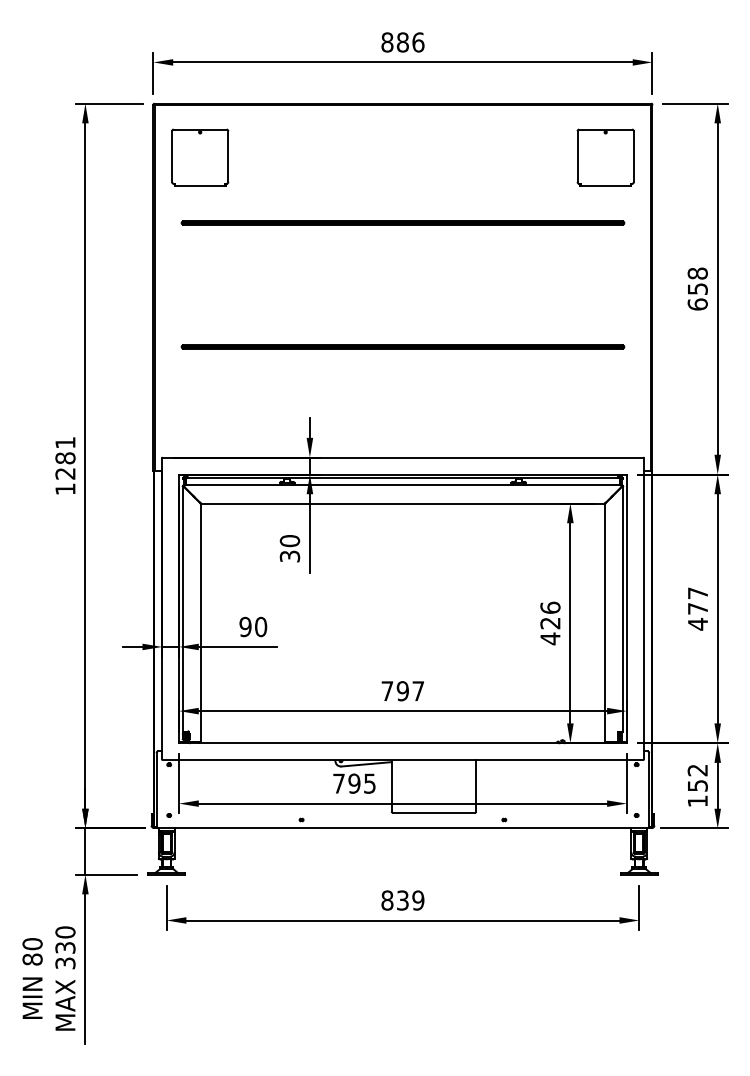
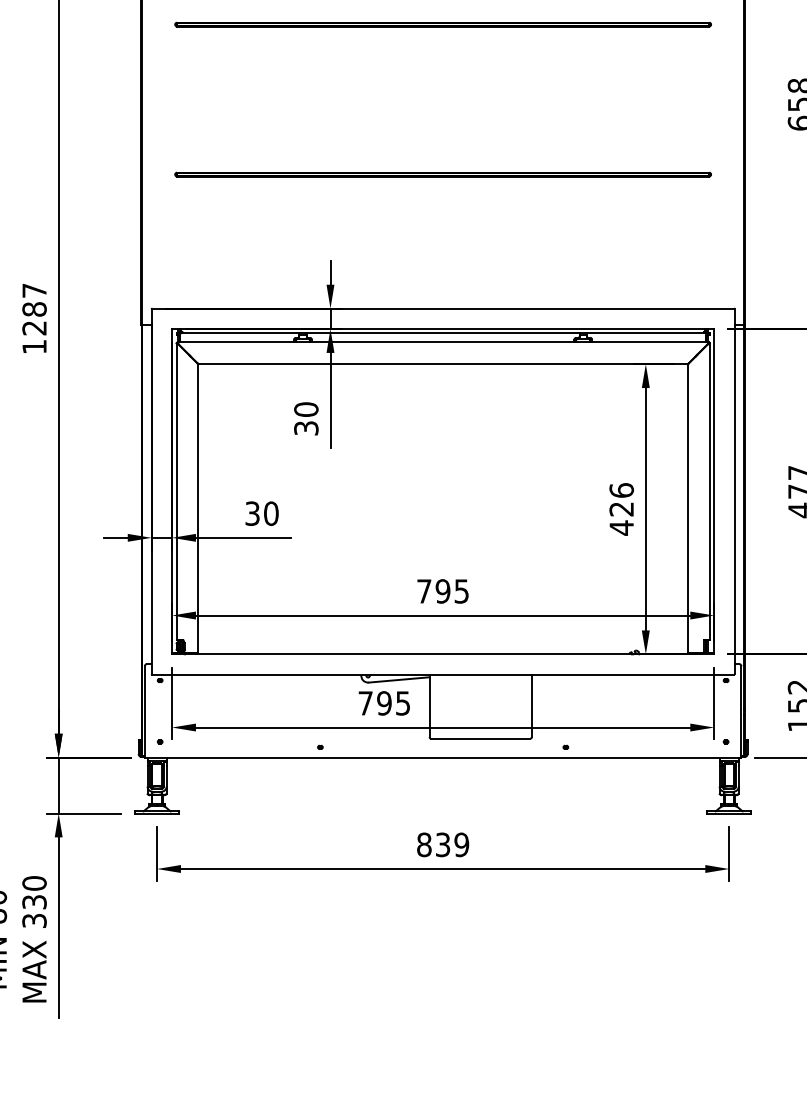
text: (65, 442) -> (34, 290), 1281 -> 1287
text: (245, 626) -> (252, 513), 90 -> 30
text: (417, 691) -> (460, 591), 797 -> 795

